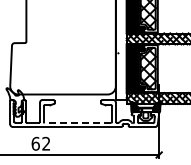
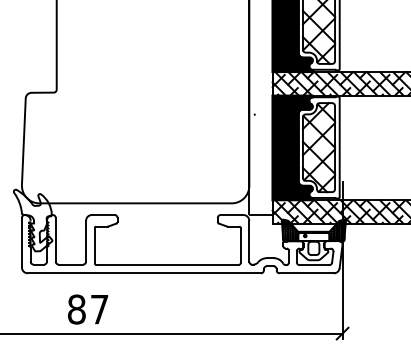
line: (77, 122) -> (166, 263), dashed -> solid
text: (40, 143) -> (87, 308), 62 -> 87

